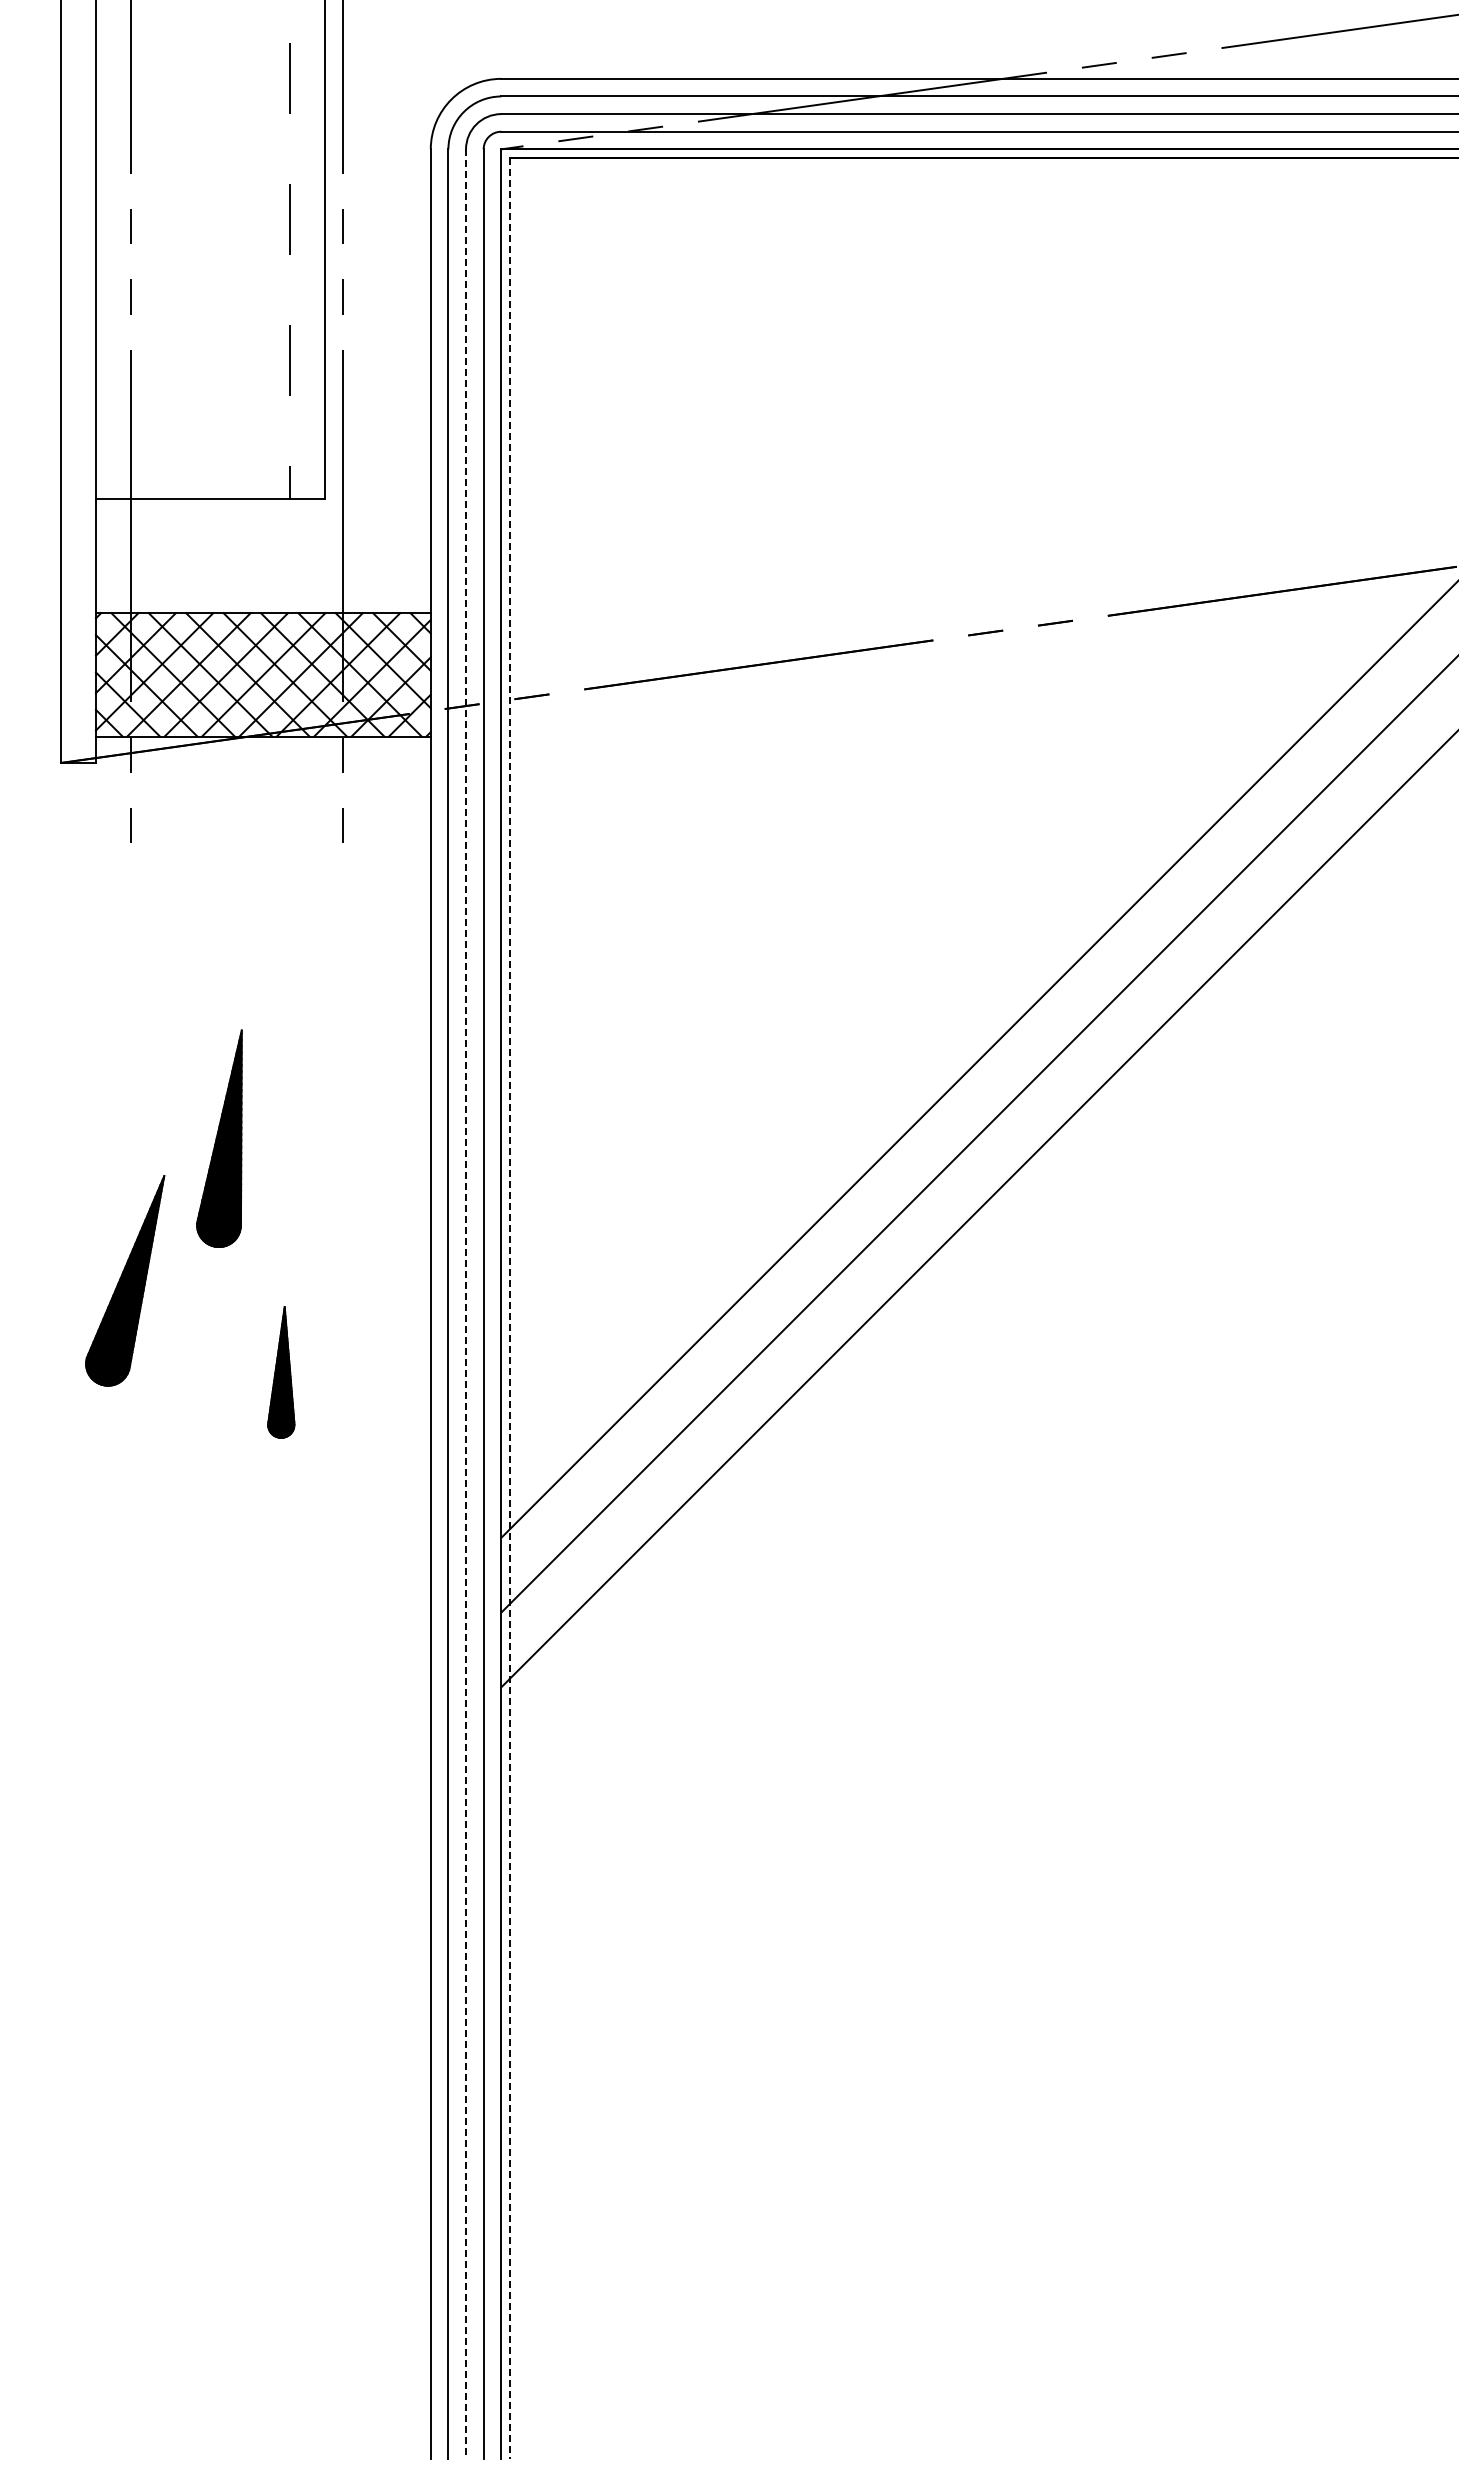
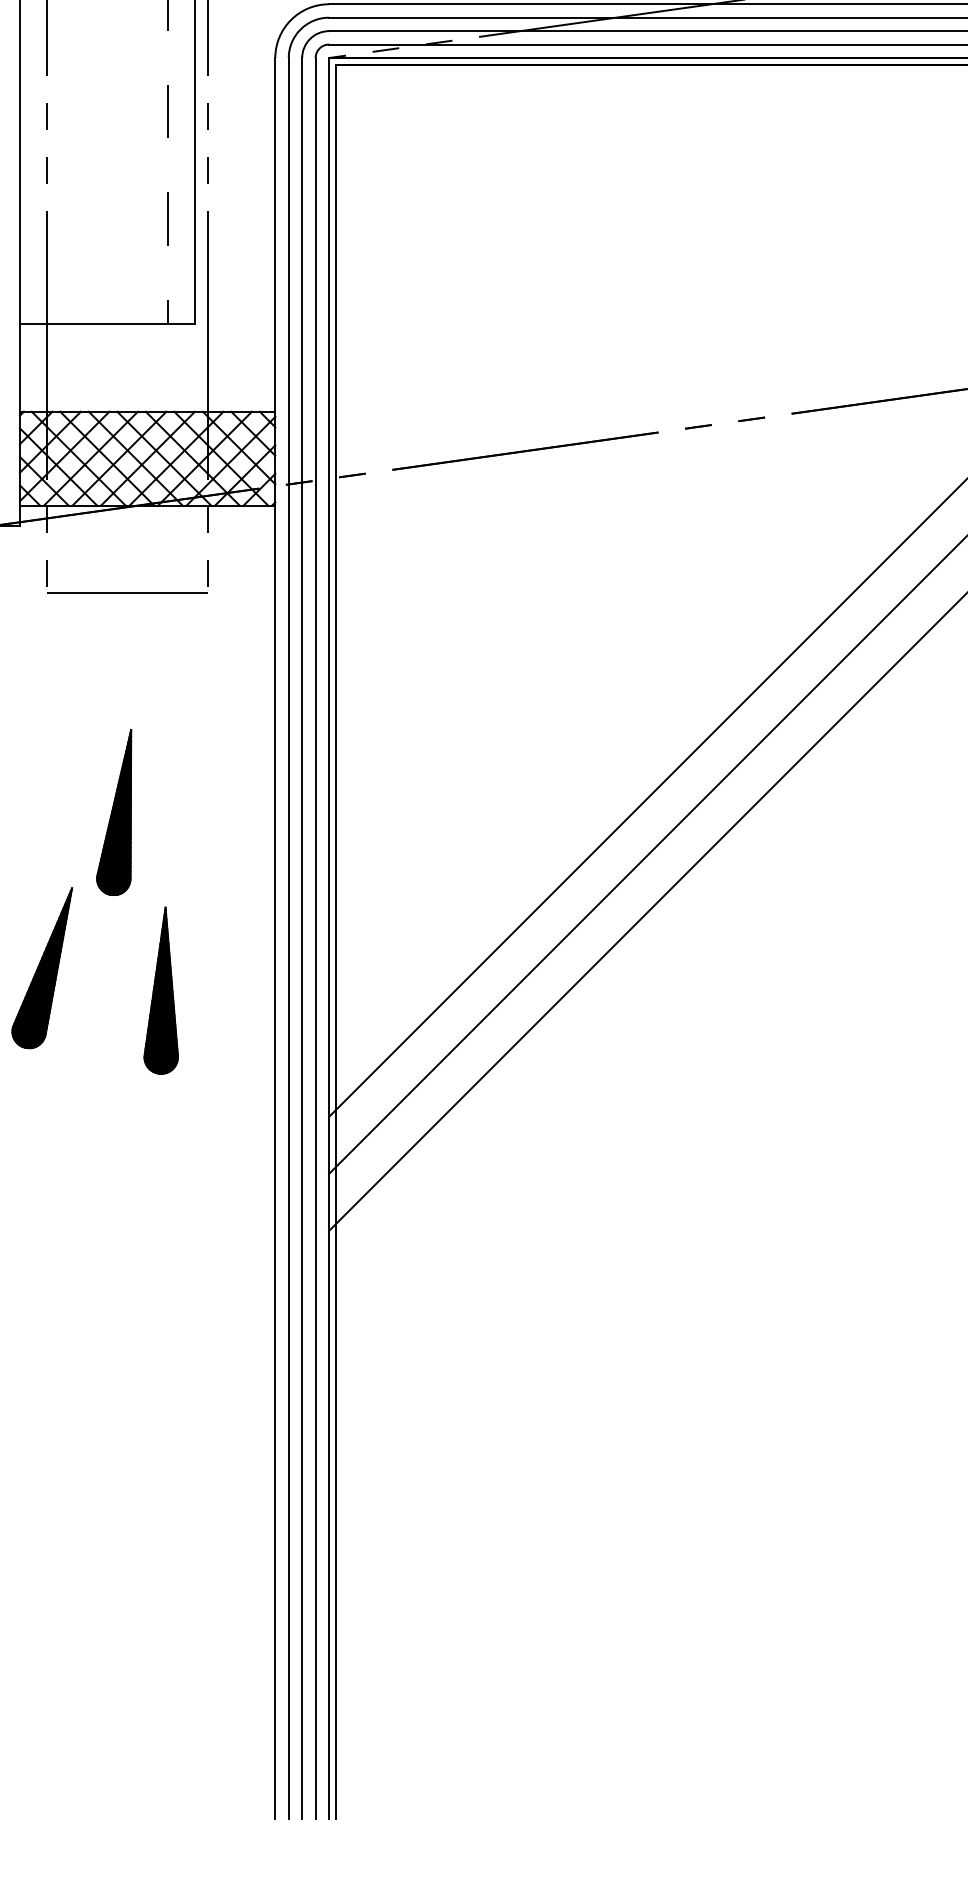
line: (236, 851) -> (127, 593), added
part: (125, 1280) -> (42, 967), moved
line: (466, 1304) -> (302, 938), dashed -> solid
line: (510, 1309) -> (336, 942), dashed -> solid
part: (281, 1372) -> (161, 990), size x1.67

